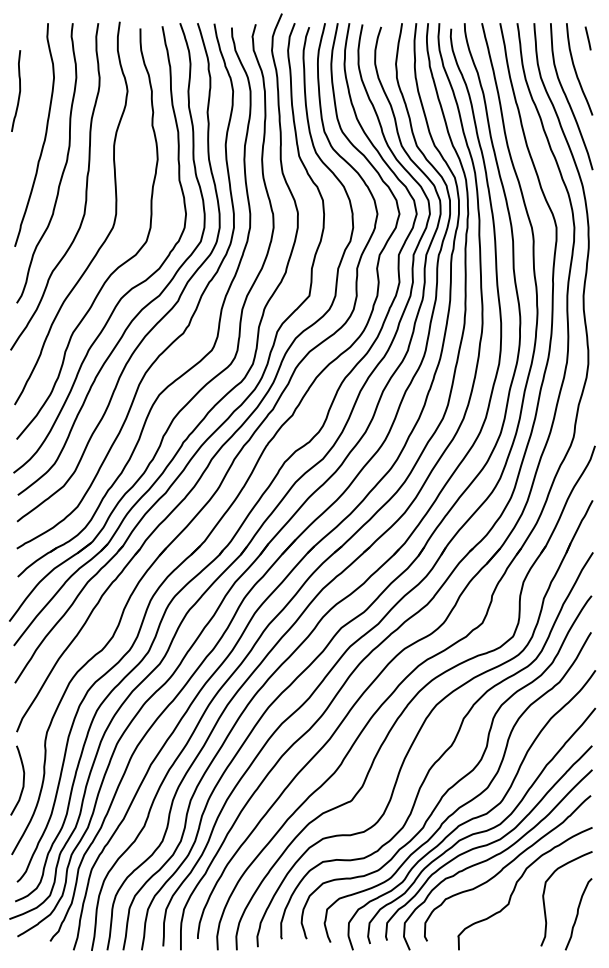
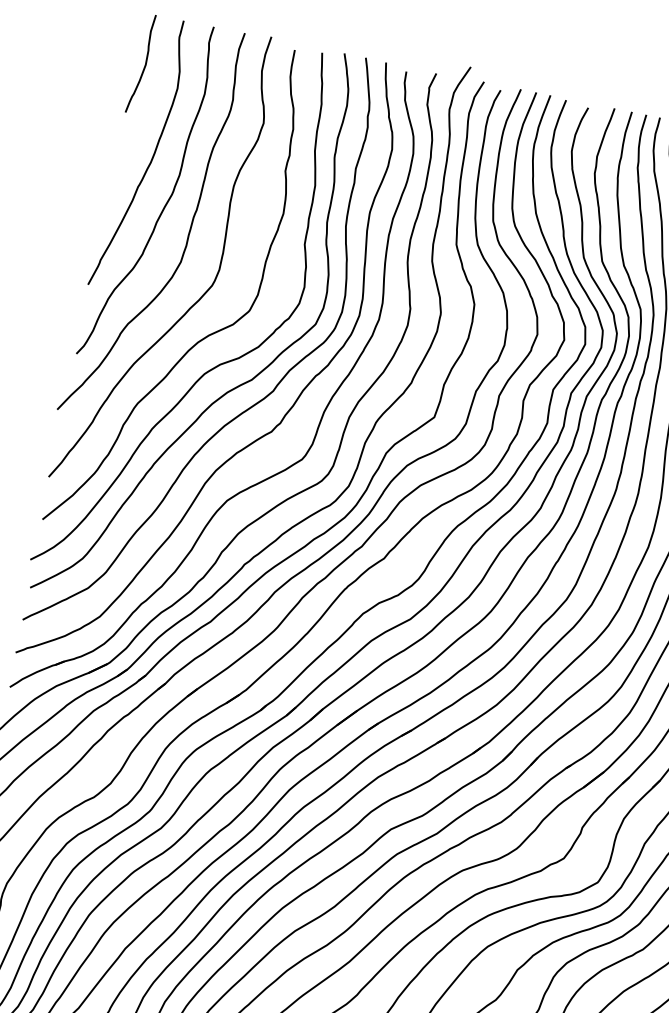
curve: (19, 90) -> (145, 63), moved

